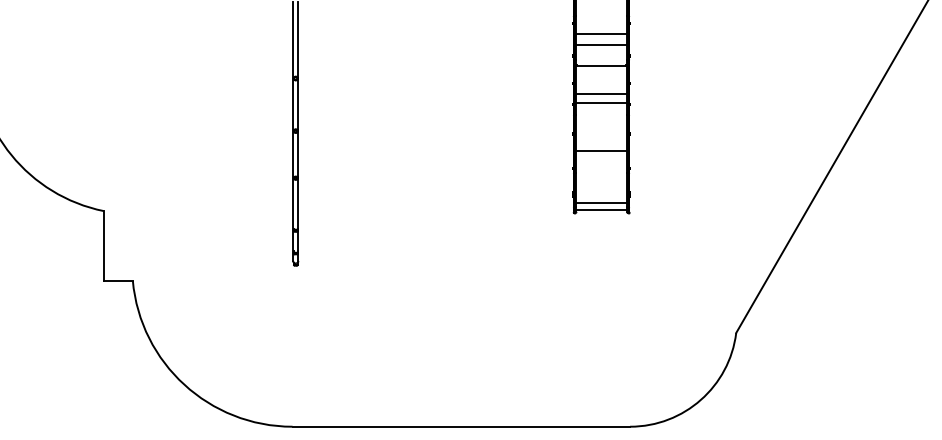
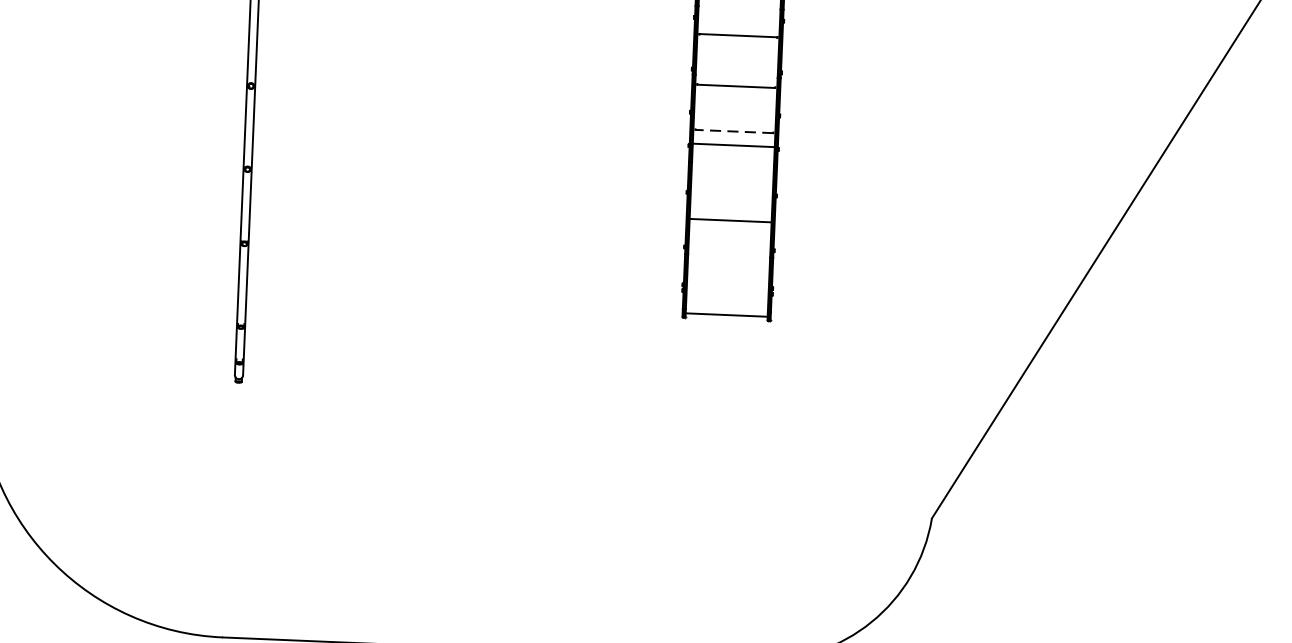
line: (601, 45) -> (737, 54), removed
line: (601, 94) -> (734, 131), solid -> dashed
line: (601, 203) -> (727, 304), removed

